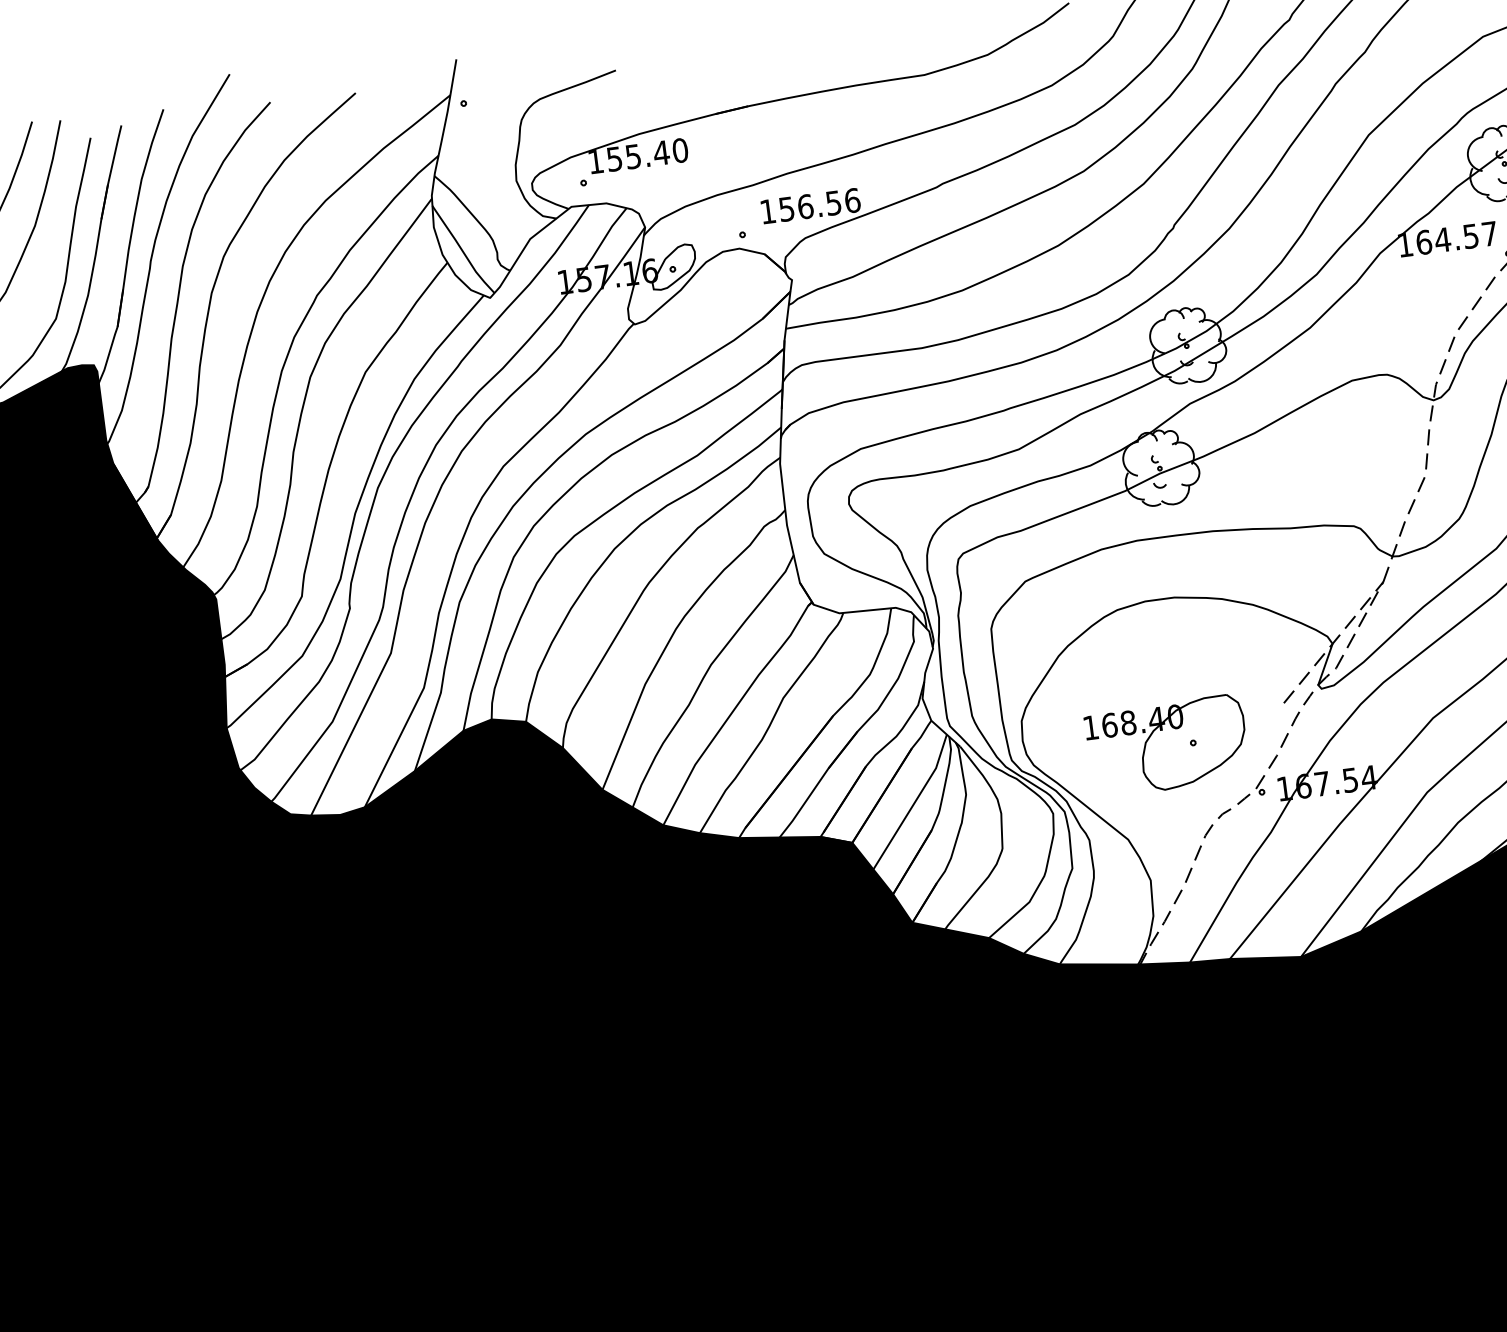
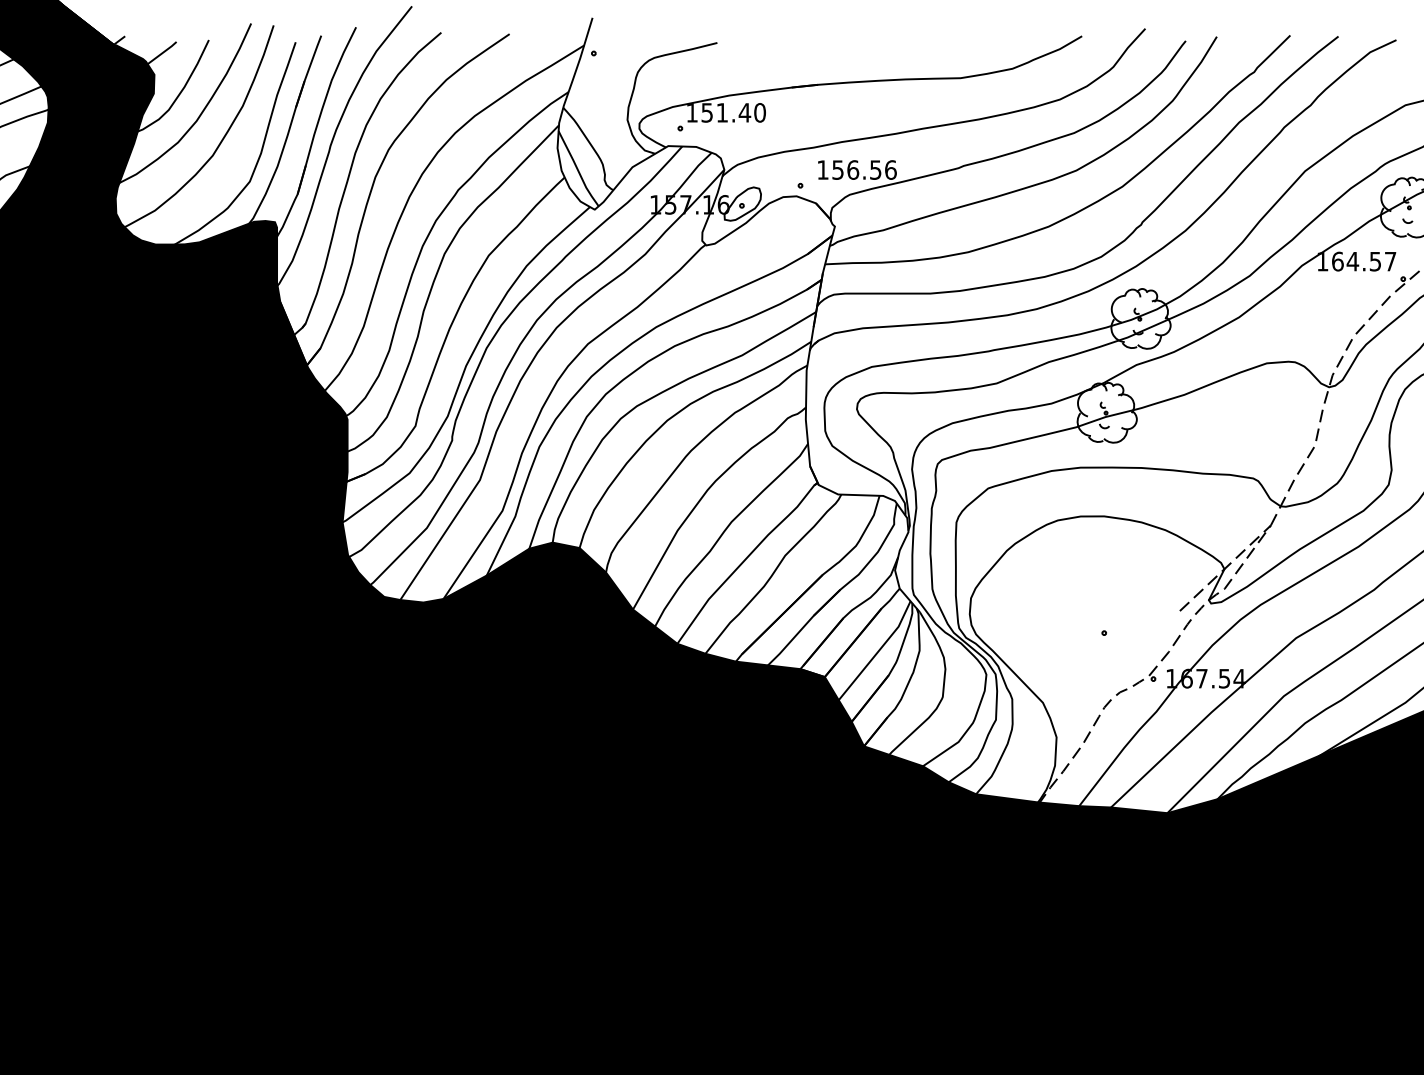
text: (632, 156) -> (721, 112), 155.40 -> 151.40
part: (1167, 745) -> (1083, 632), removed

